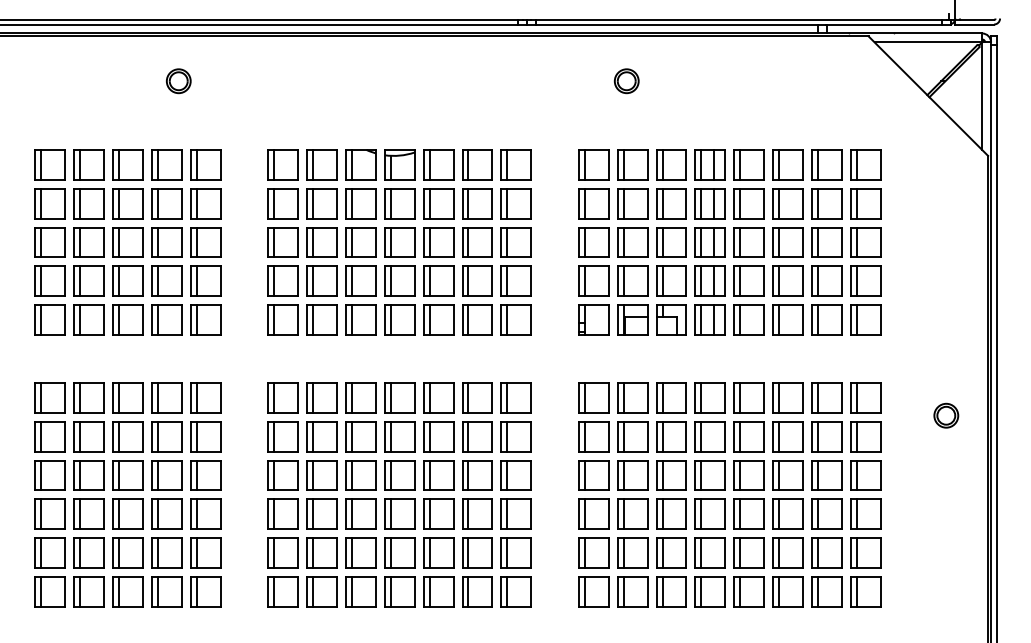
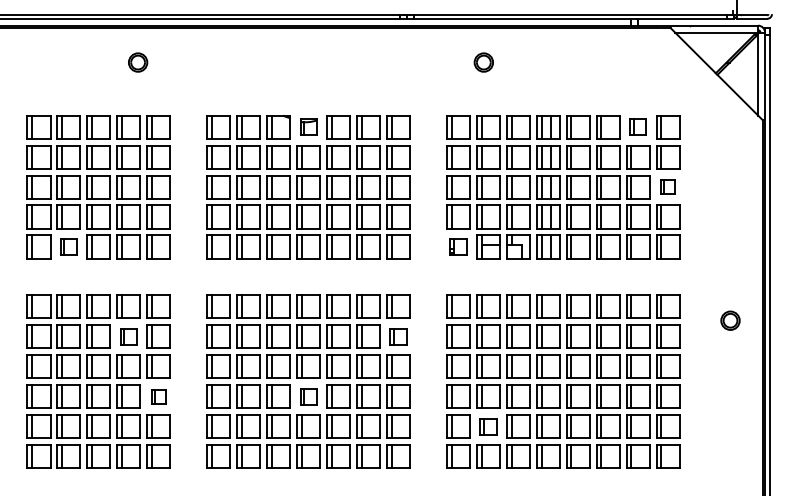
part: (399, 164) -> (308, 126), size x0.7
part: (826, 164) -> (638, 126), size x0.7
part: (865, 242) -> (668, 187), size x0.6
part: (88, 319) -> (68, 246), size x0.7
part: (593, 319) -> (458, 246), size x0.7
part: (166, 436) -> (128, 336), size x0.7
part: (515, 436) -> (398, 336), size x0.7
part: (205, 513) -> (158, 396), size x0.6
part: (399, 513) -> (308, 396), size x0.7
part: (632, 552) -> (488, 426), size x0.7

